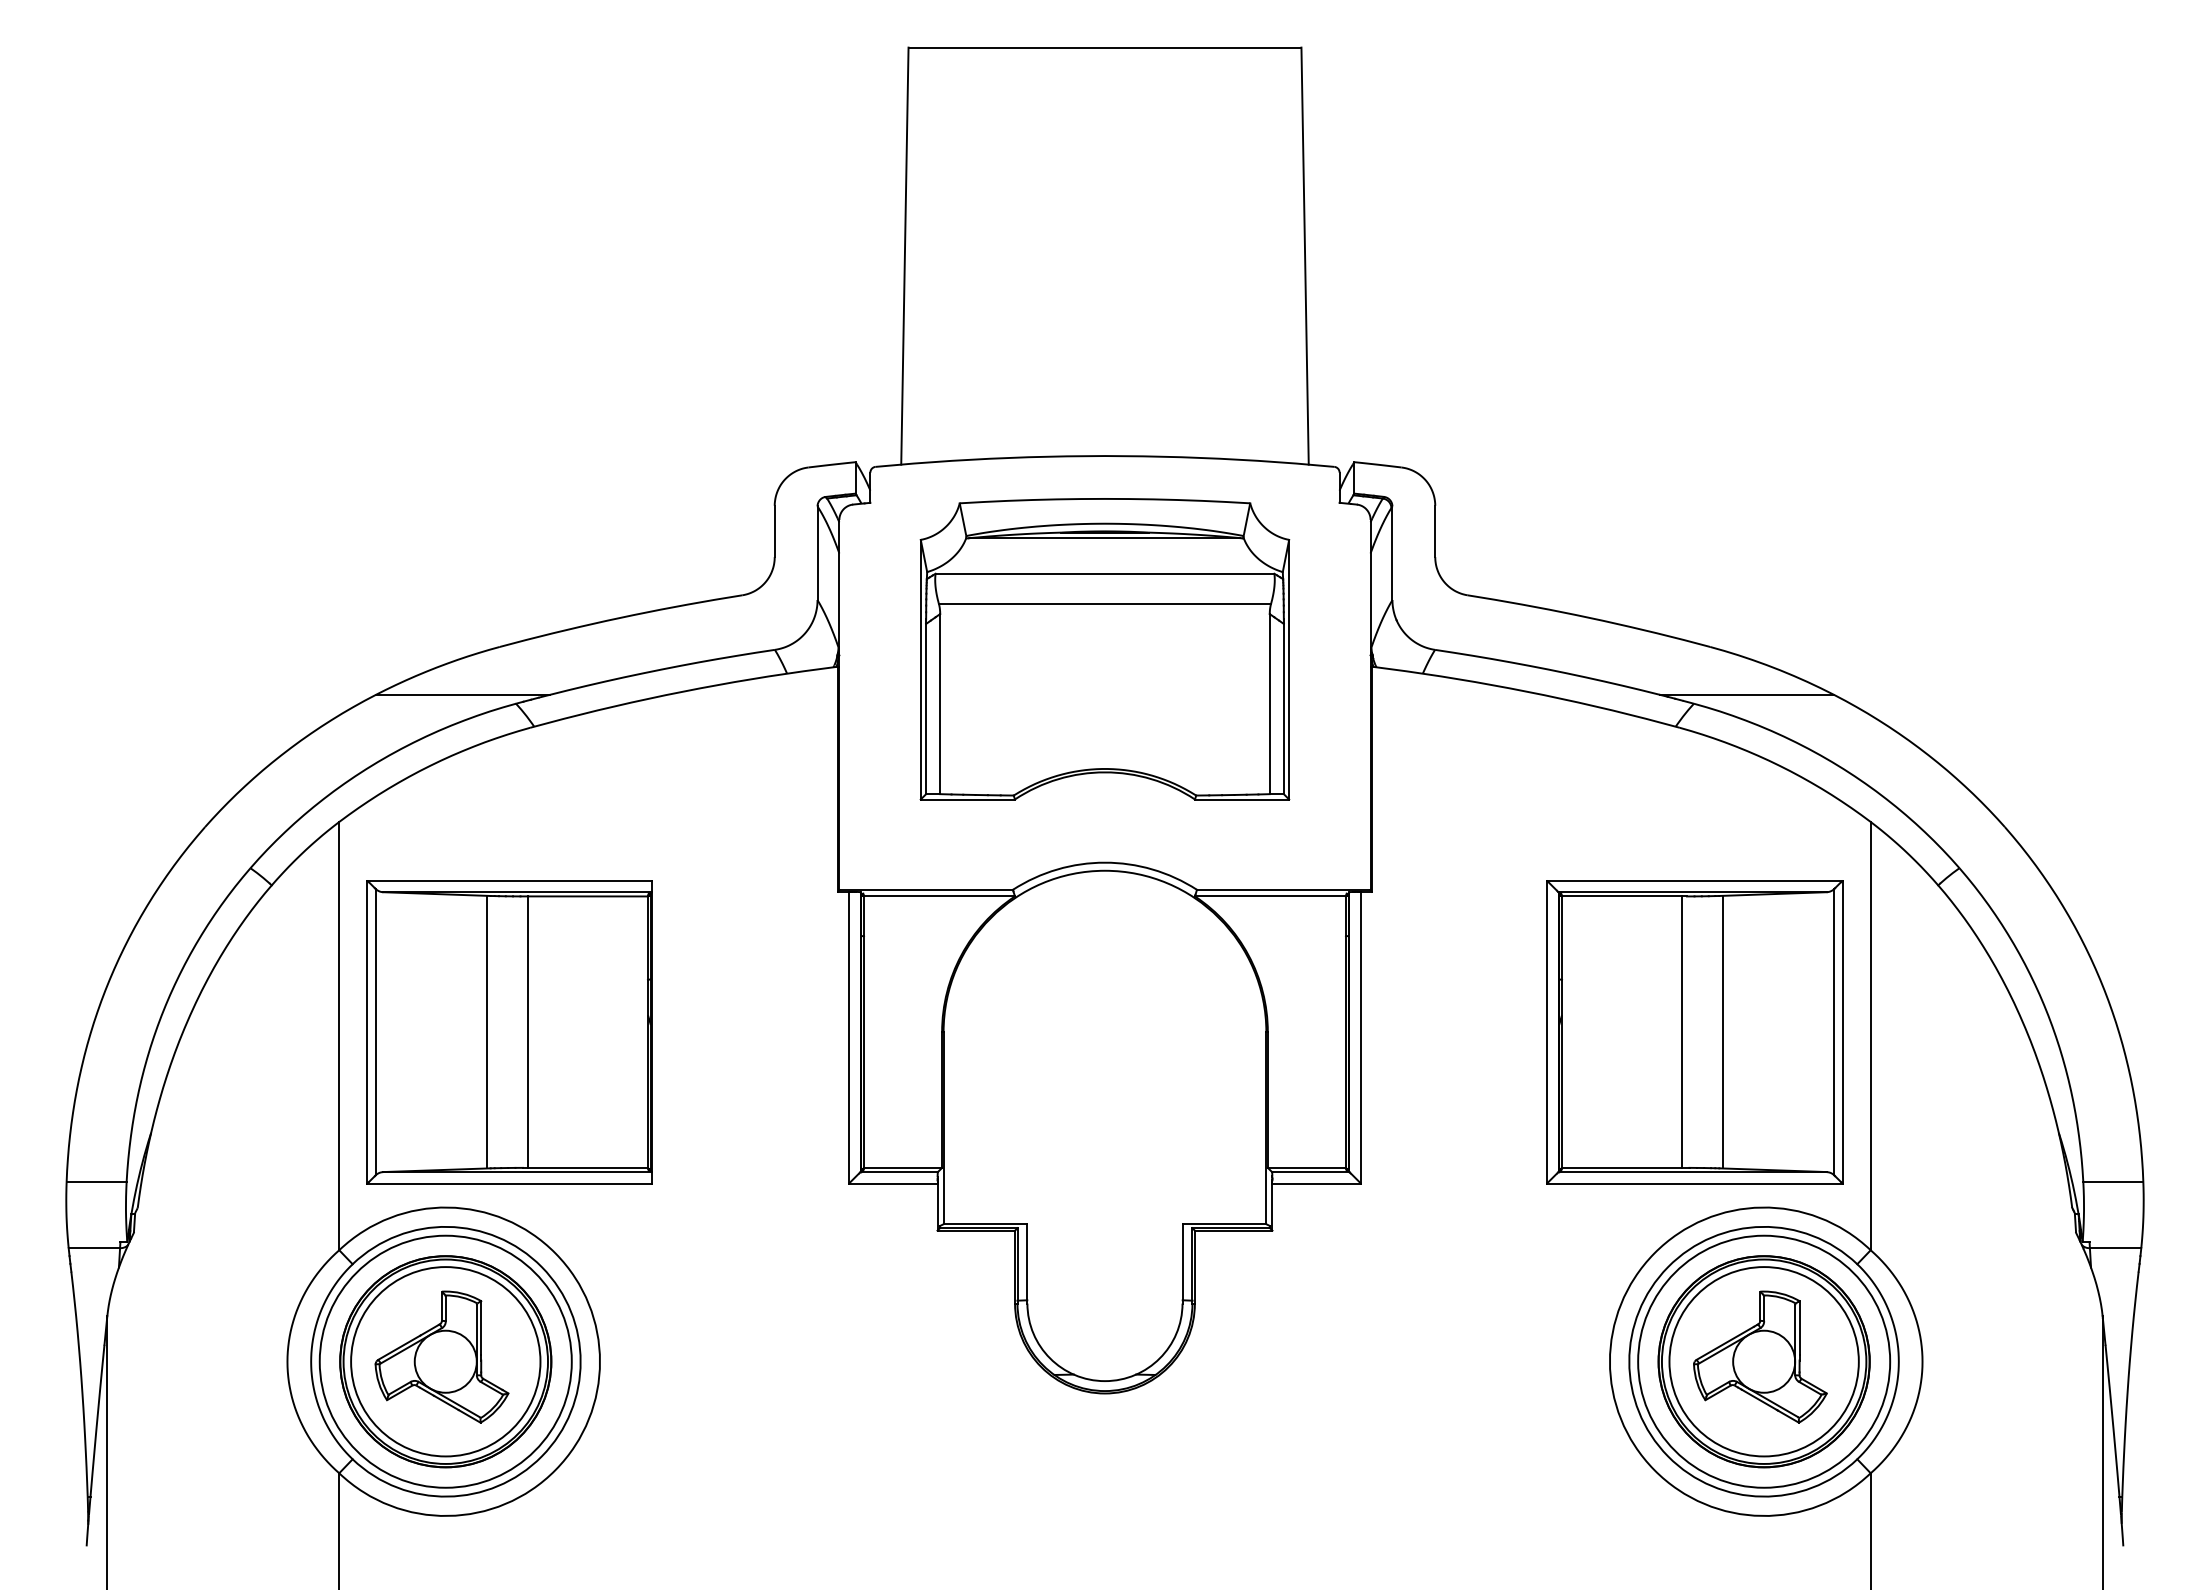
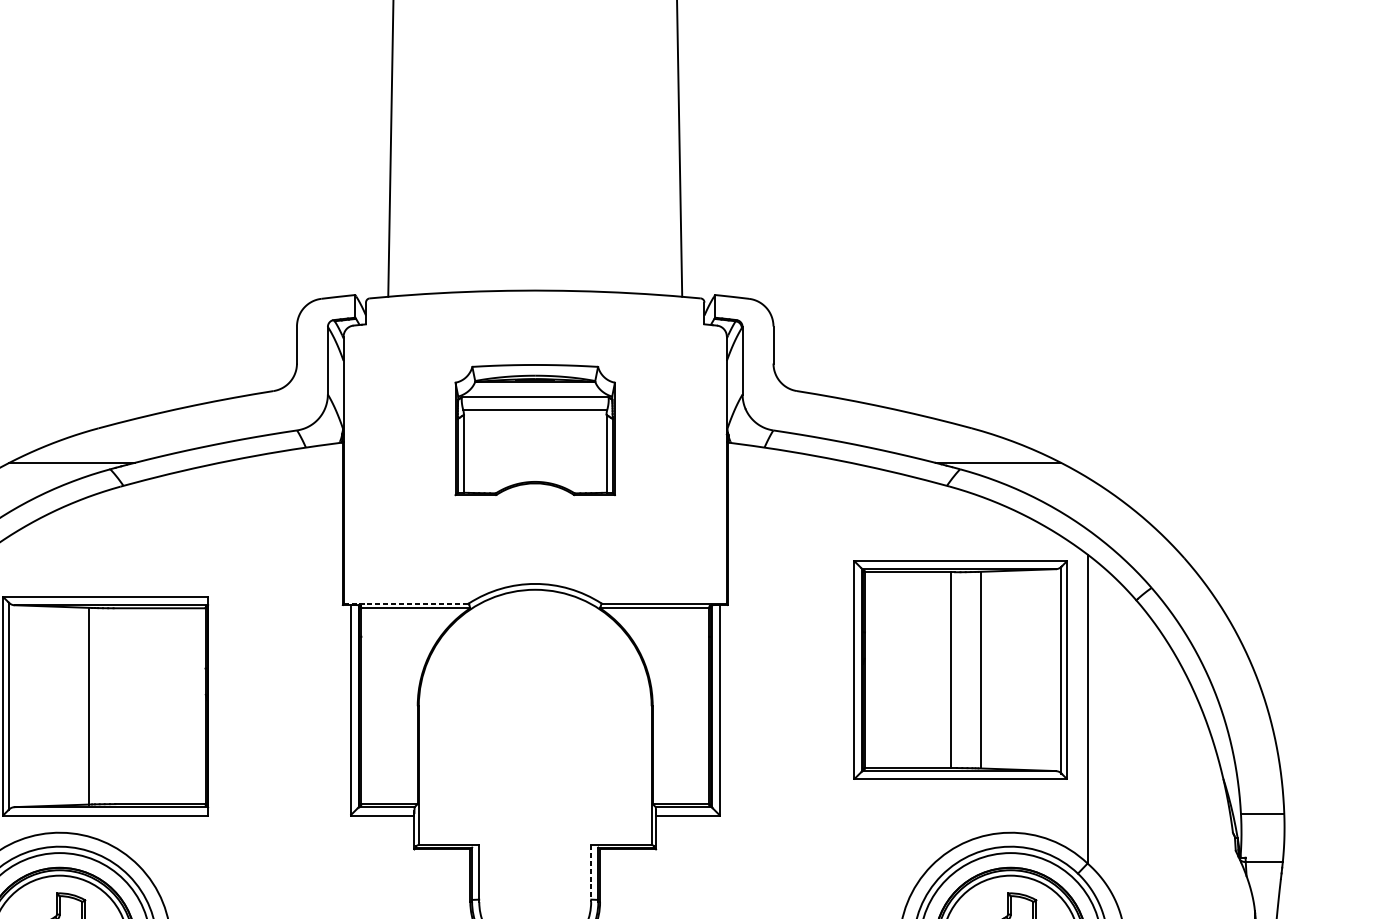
part: (1104, 649) -> (534, 430), size x0.6
line: (926, 889) -> (406, 603), solid -> dashed
line: (528, 1031) -> (119, 705), removed
part: (1694, 1032) -> (960, 670), moved
line: (1182, 1263) -> (591, 873), solid -> dashed

